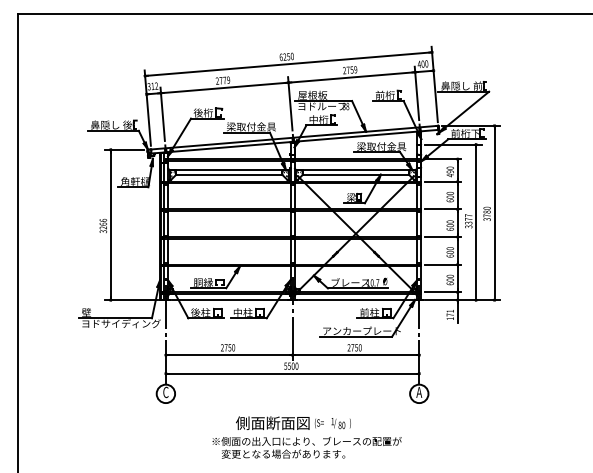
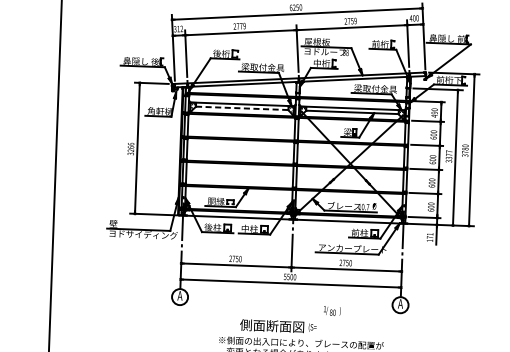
line: (229, 174) -> (242, 108), solid -> dashed
text: (165, 392) -> (179, 295), C -> A
text: (340, 423) -> (331, 311), moved

